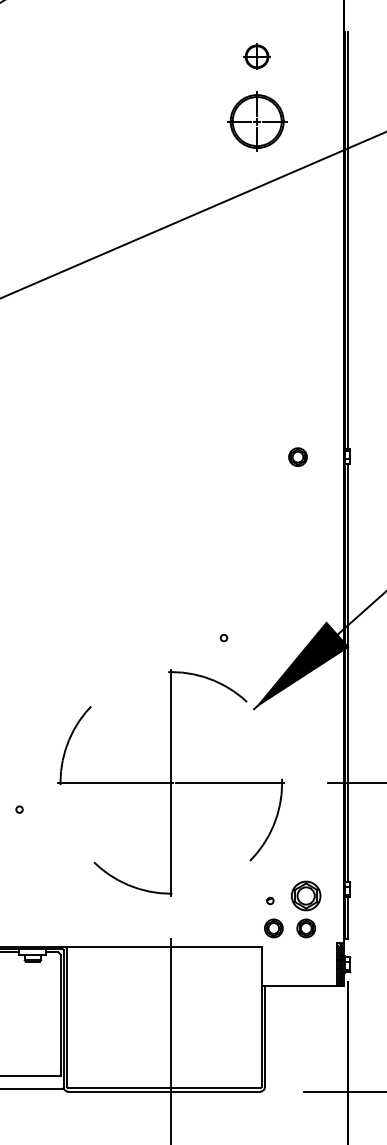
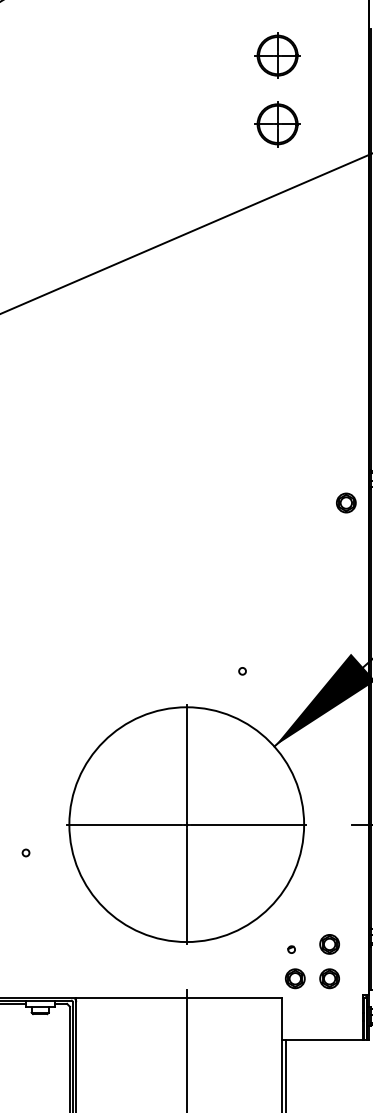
part: (256, 56) -> (276, 55), size x1.67
part: (256, 121) -> (276, 124), size x0.71
part: (297, 456) -> (345, 502), moved
circle: (171, 782) -> (186, 824), dashed -> solid
part: (306, 895) -> (329, 943), size x0.62

